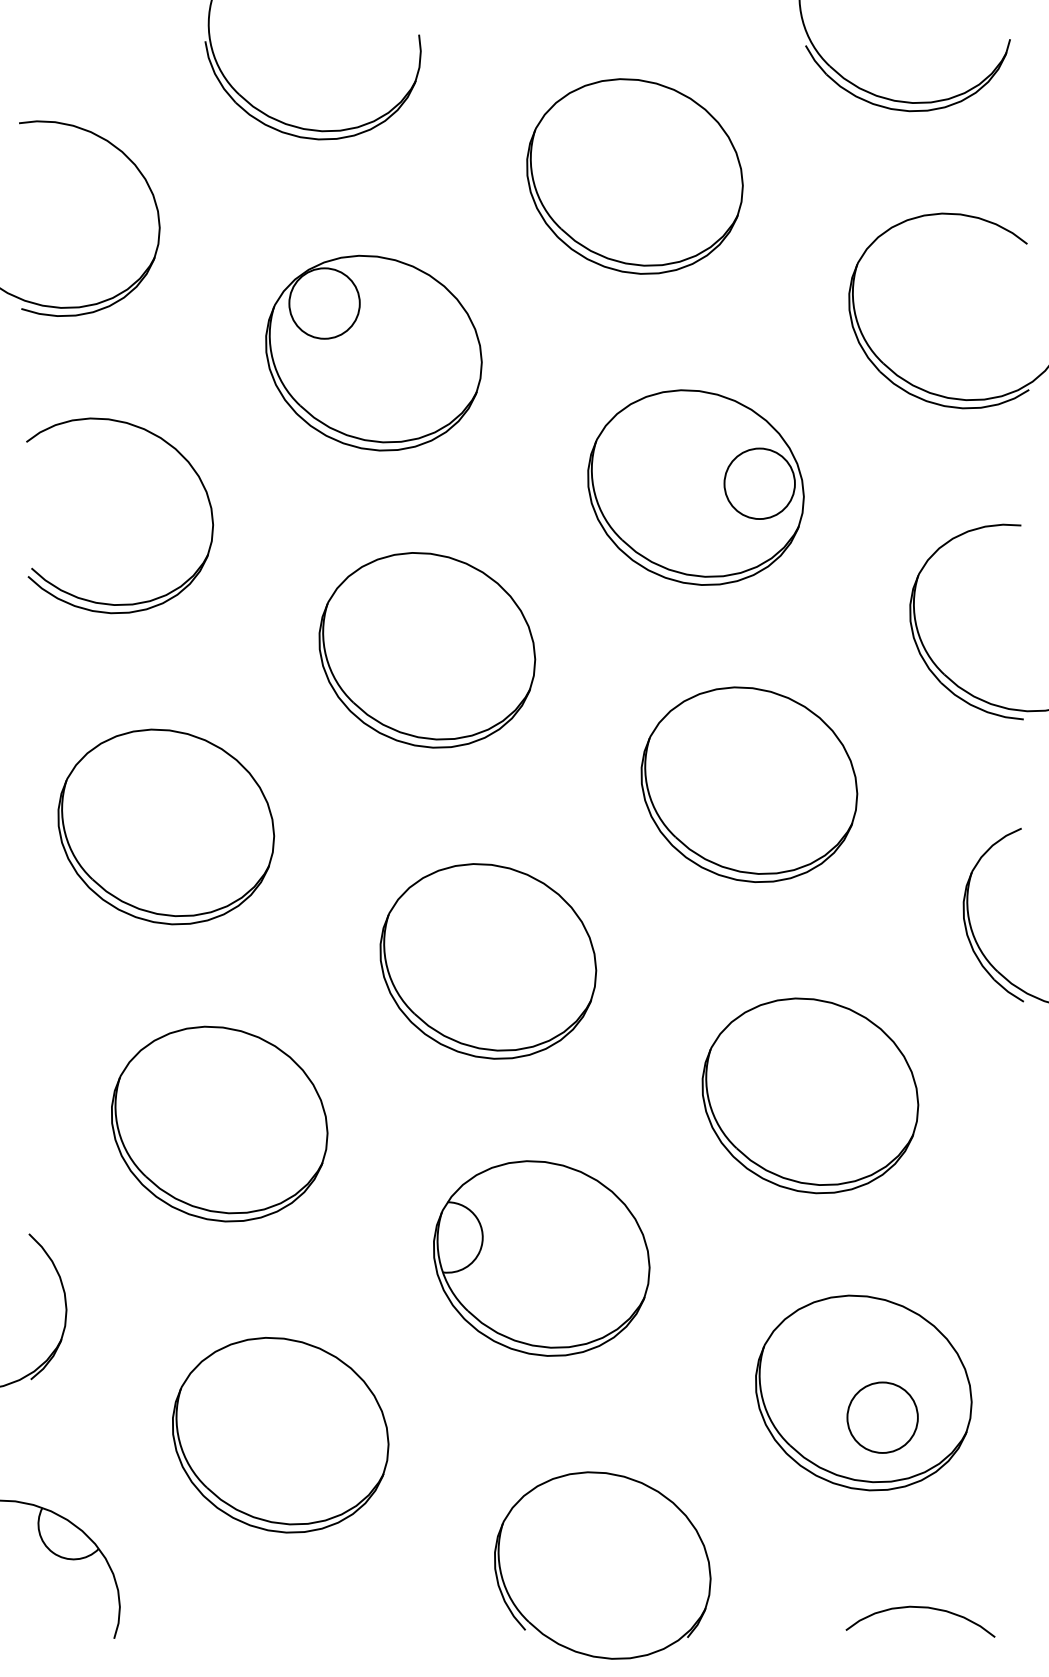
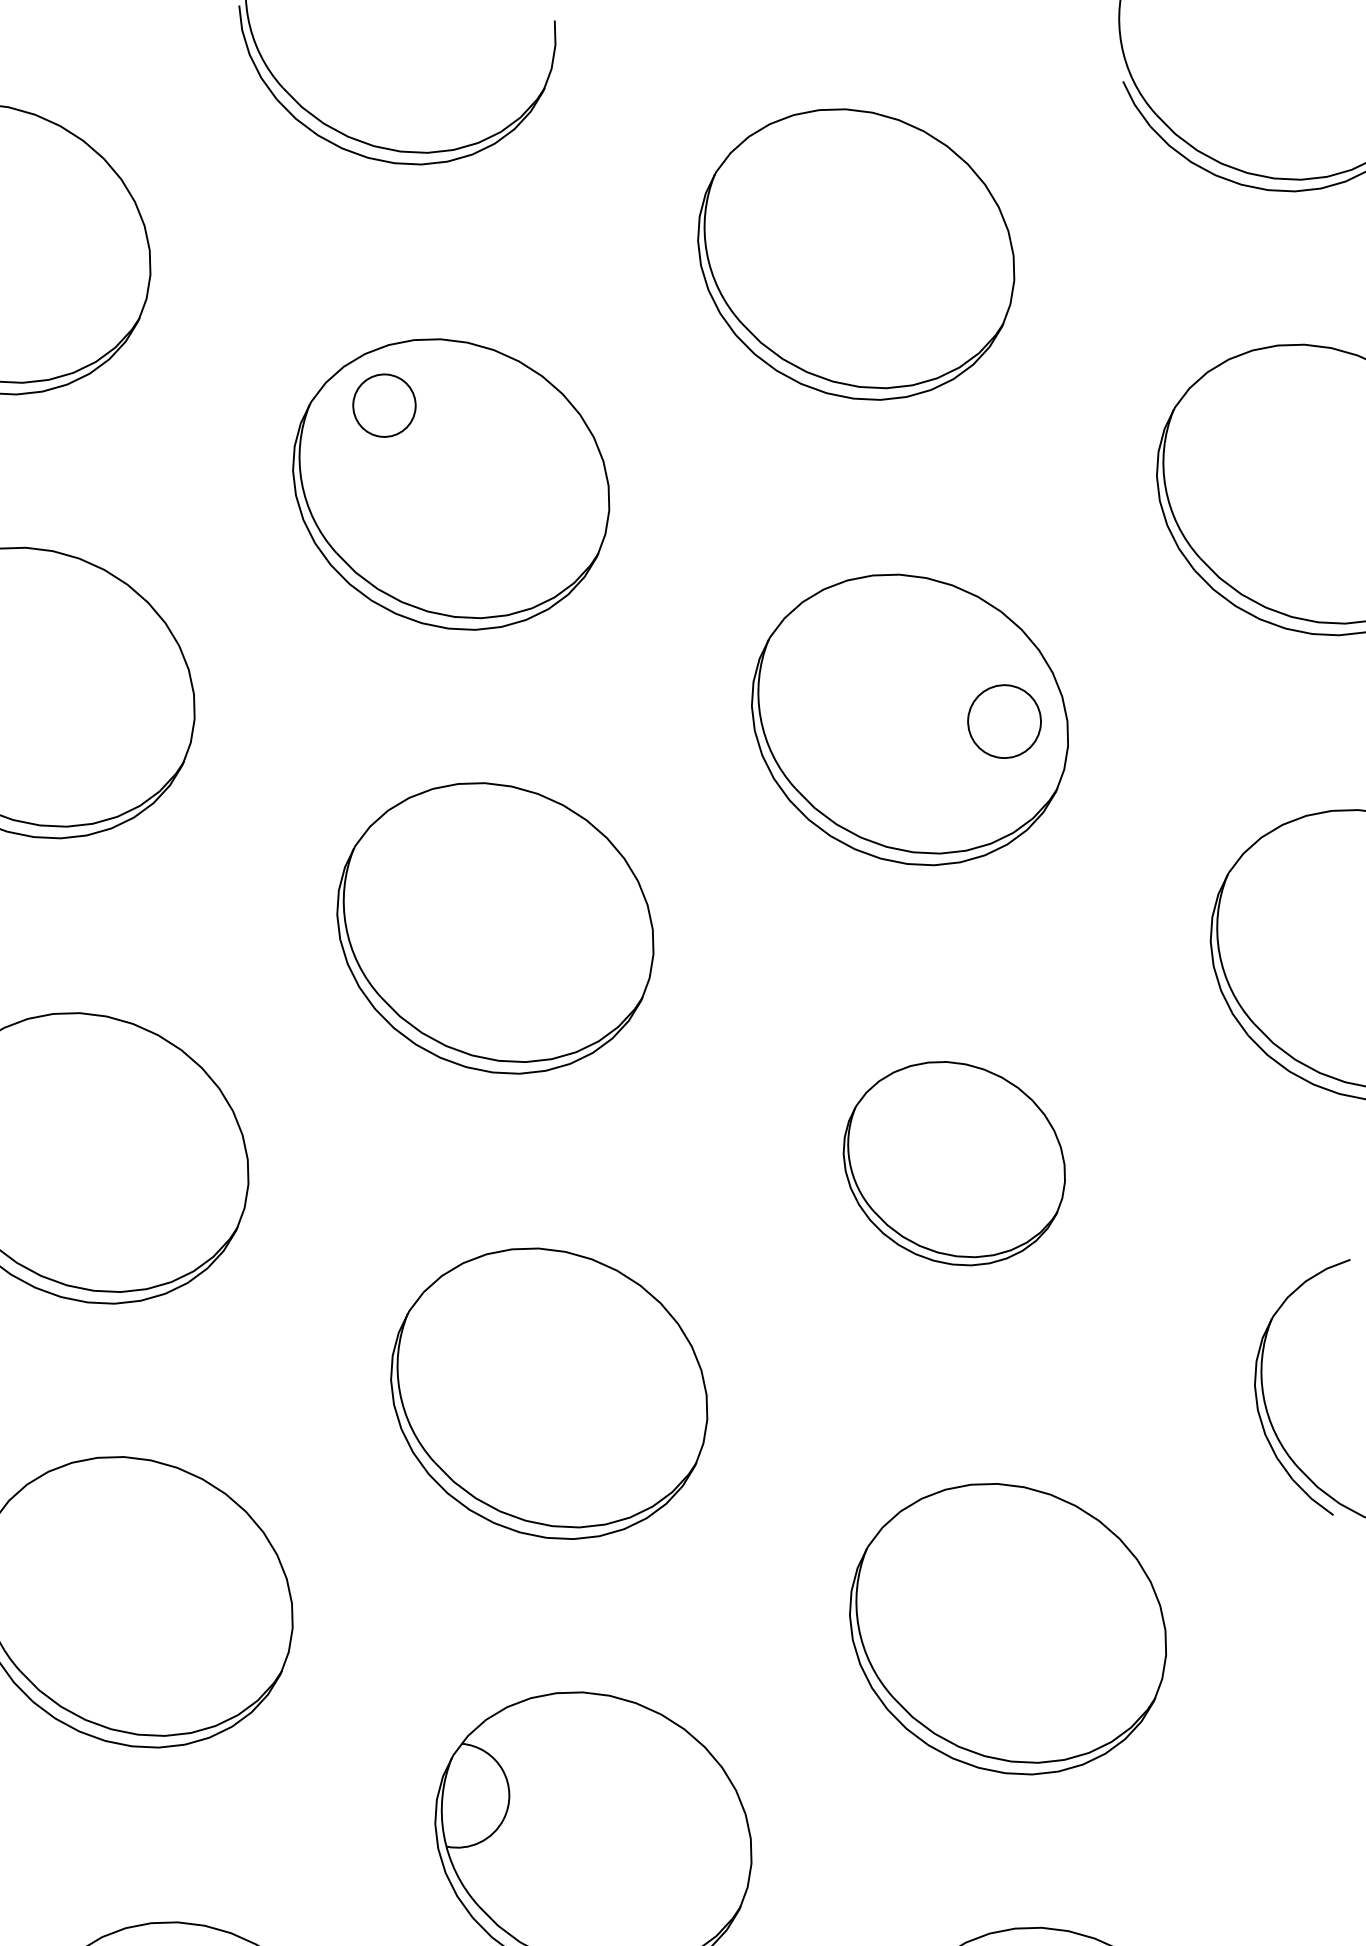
circle: (324, 303) -> (384, 405), size x0.6
circle: (759, 483) -> (1004, 721), size x0.7
part: (749, 784) -> (954, 1163), size x0.7

